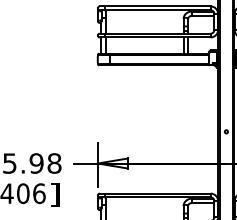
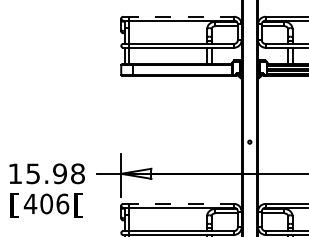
line: (156, 6) -> (179, 16), solid -> dashed
line: (156, 193) -> (179, 203), solid -> dashed
text: (55, 195) -> (78, 205), ] -> [

